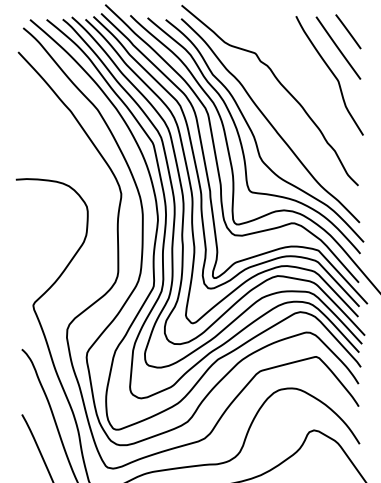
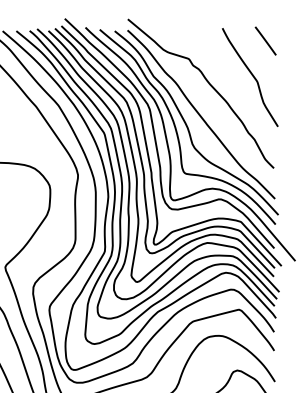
line: (338, 47) -> (257, 54), removed

